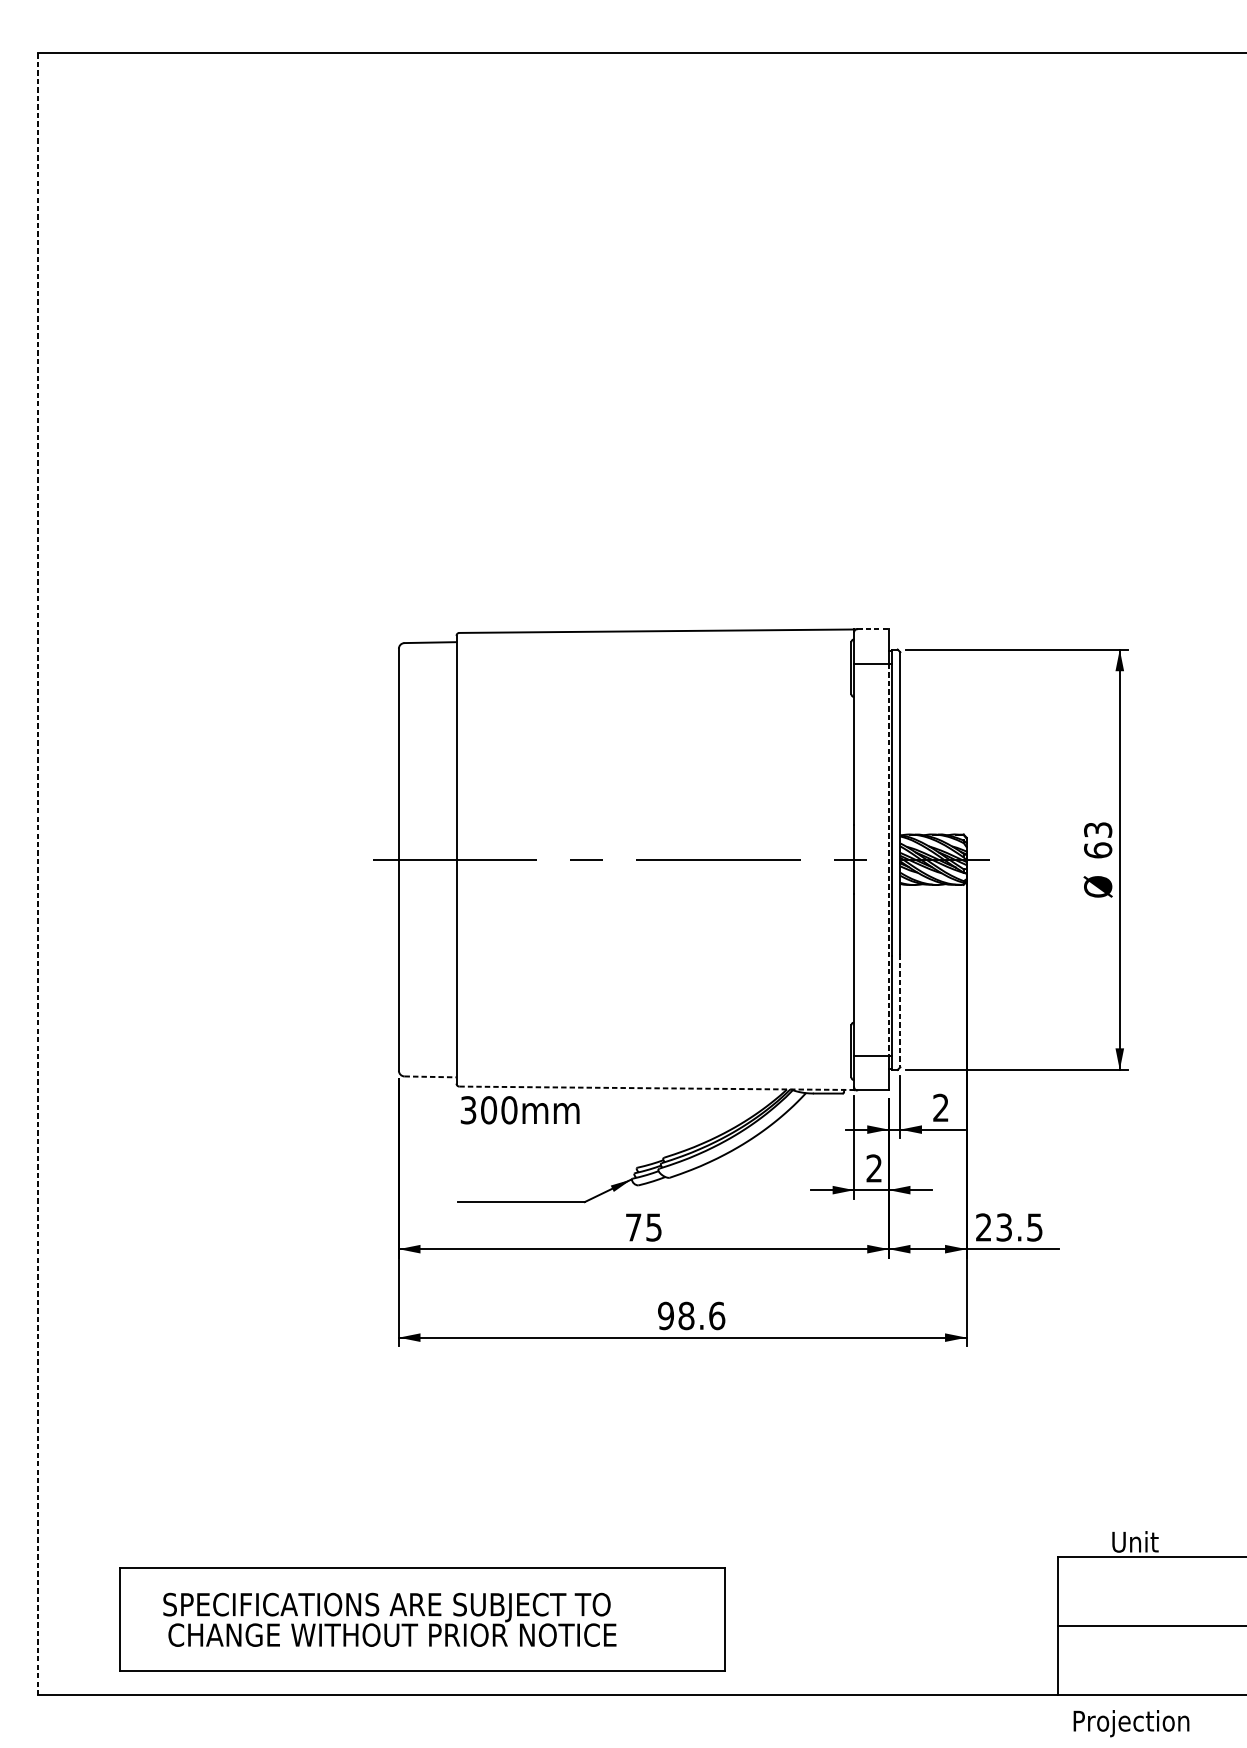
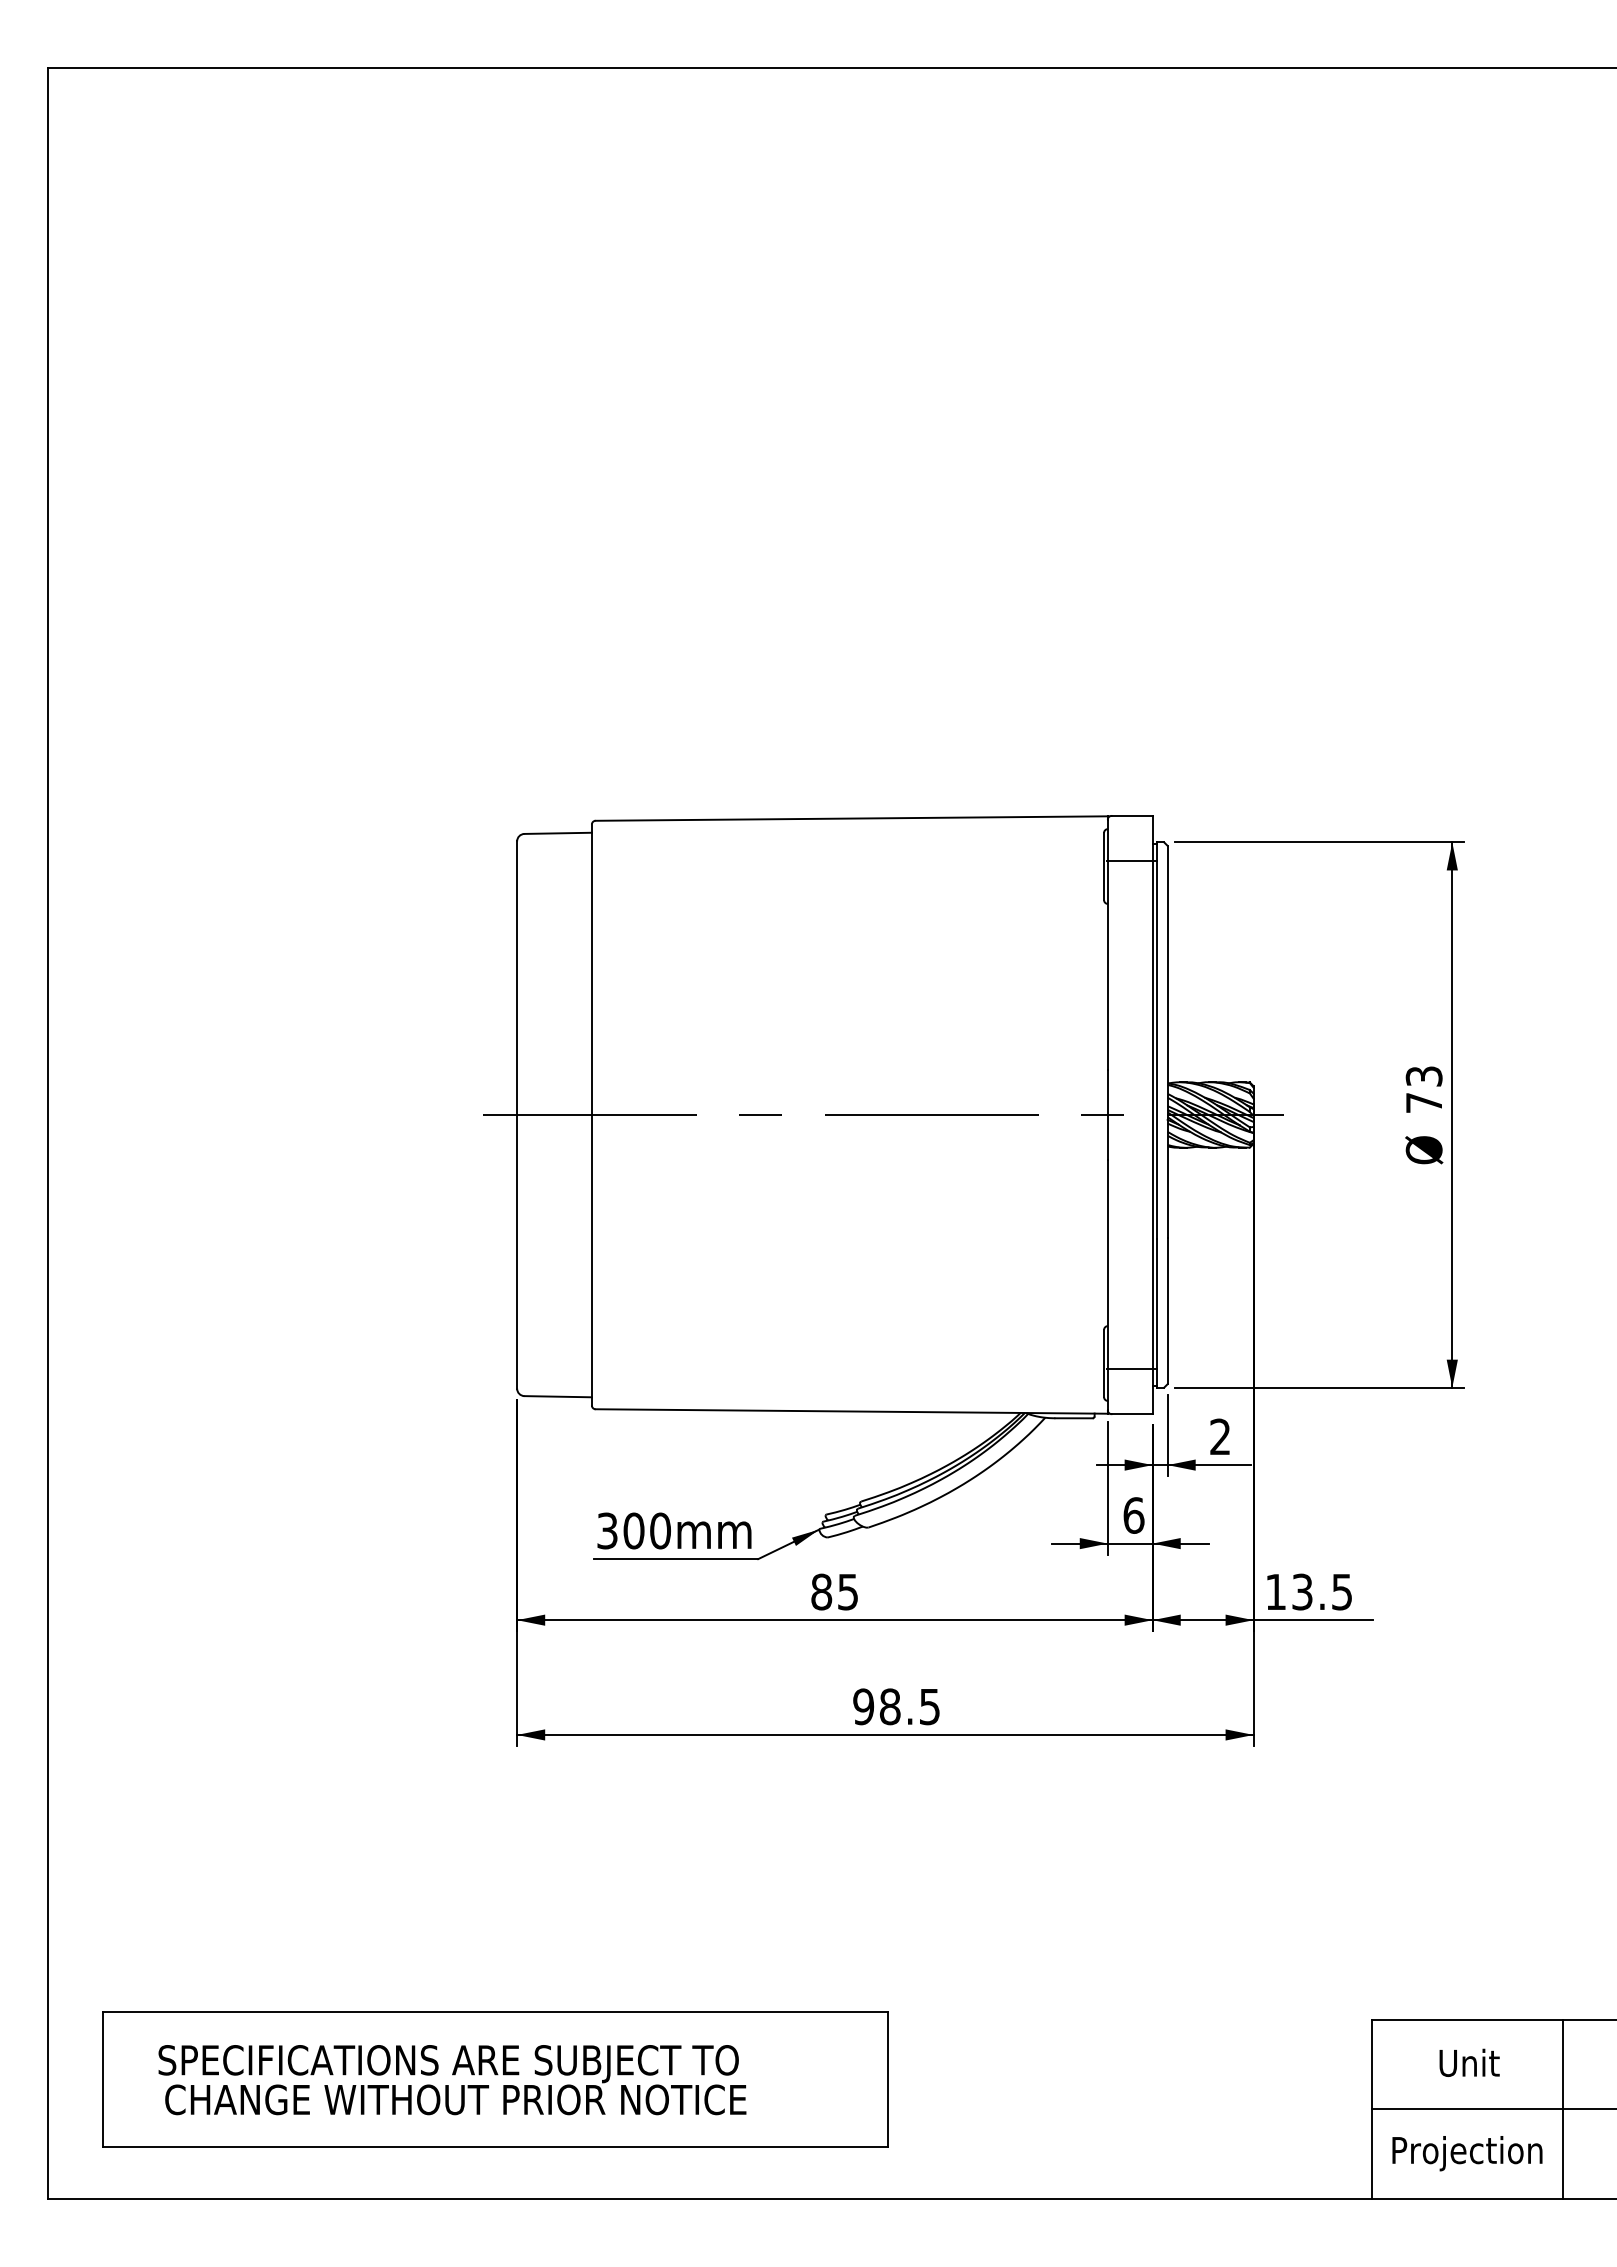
line: (873, 628) -> (1132, 815), dashed -> solid
text: (1097, 850) -> (1423, 1102), 63 -> 73
line: (888, 860) -> (1152, 1115), dashed -> solid
line: (37, 874) -> (48, 1133), dashed -> solid
line: (900, 1011) -> (1167, 1311), dashed -> solid
line: (430, 1076) -> (558, 1396), dashed -> solid
line: (657, 1088) -> (852, 1411), dashed -> solid
text: (520, 1109) -> (674, 1530), moved
text: (874, 1168) -> (1133, 1515), 2 -> 6
text: (633, 1227) -> (821, 1591), 75 -> 85
text: (983, 1227) -> (1275, 1591), 23.5 -> 13.5
text: (716, 1315) -> (929, 1706), 98.6 -> 98.5
text: (1135, 1541) -> (1469, 2062), moved
part: (423, 1619) -> (495, 2079), moved
line: (1204, 1625) -> (1562, 2108), added
text: (1131, 1723) -> (1467, 2153), moved

